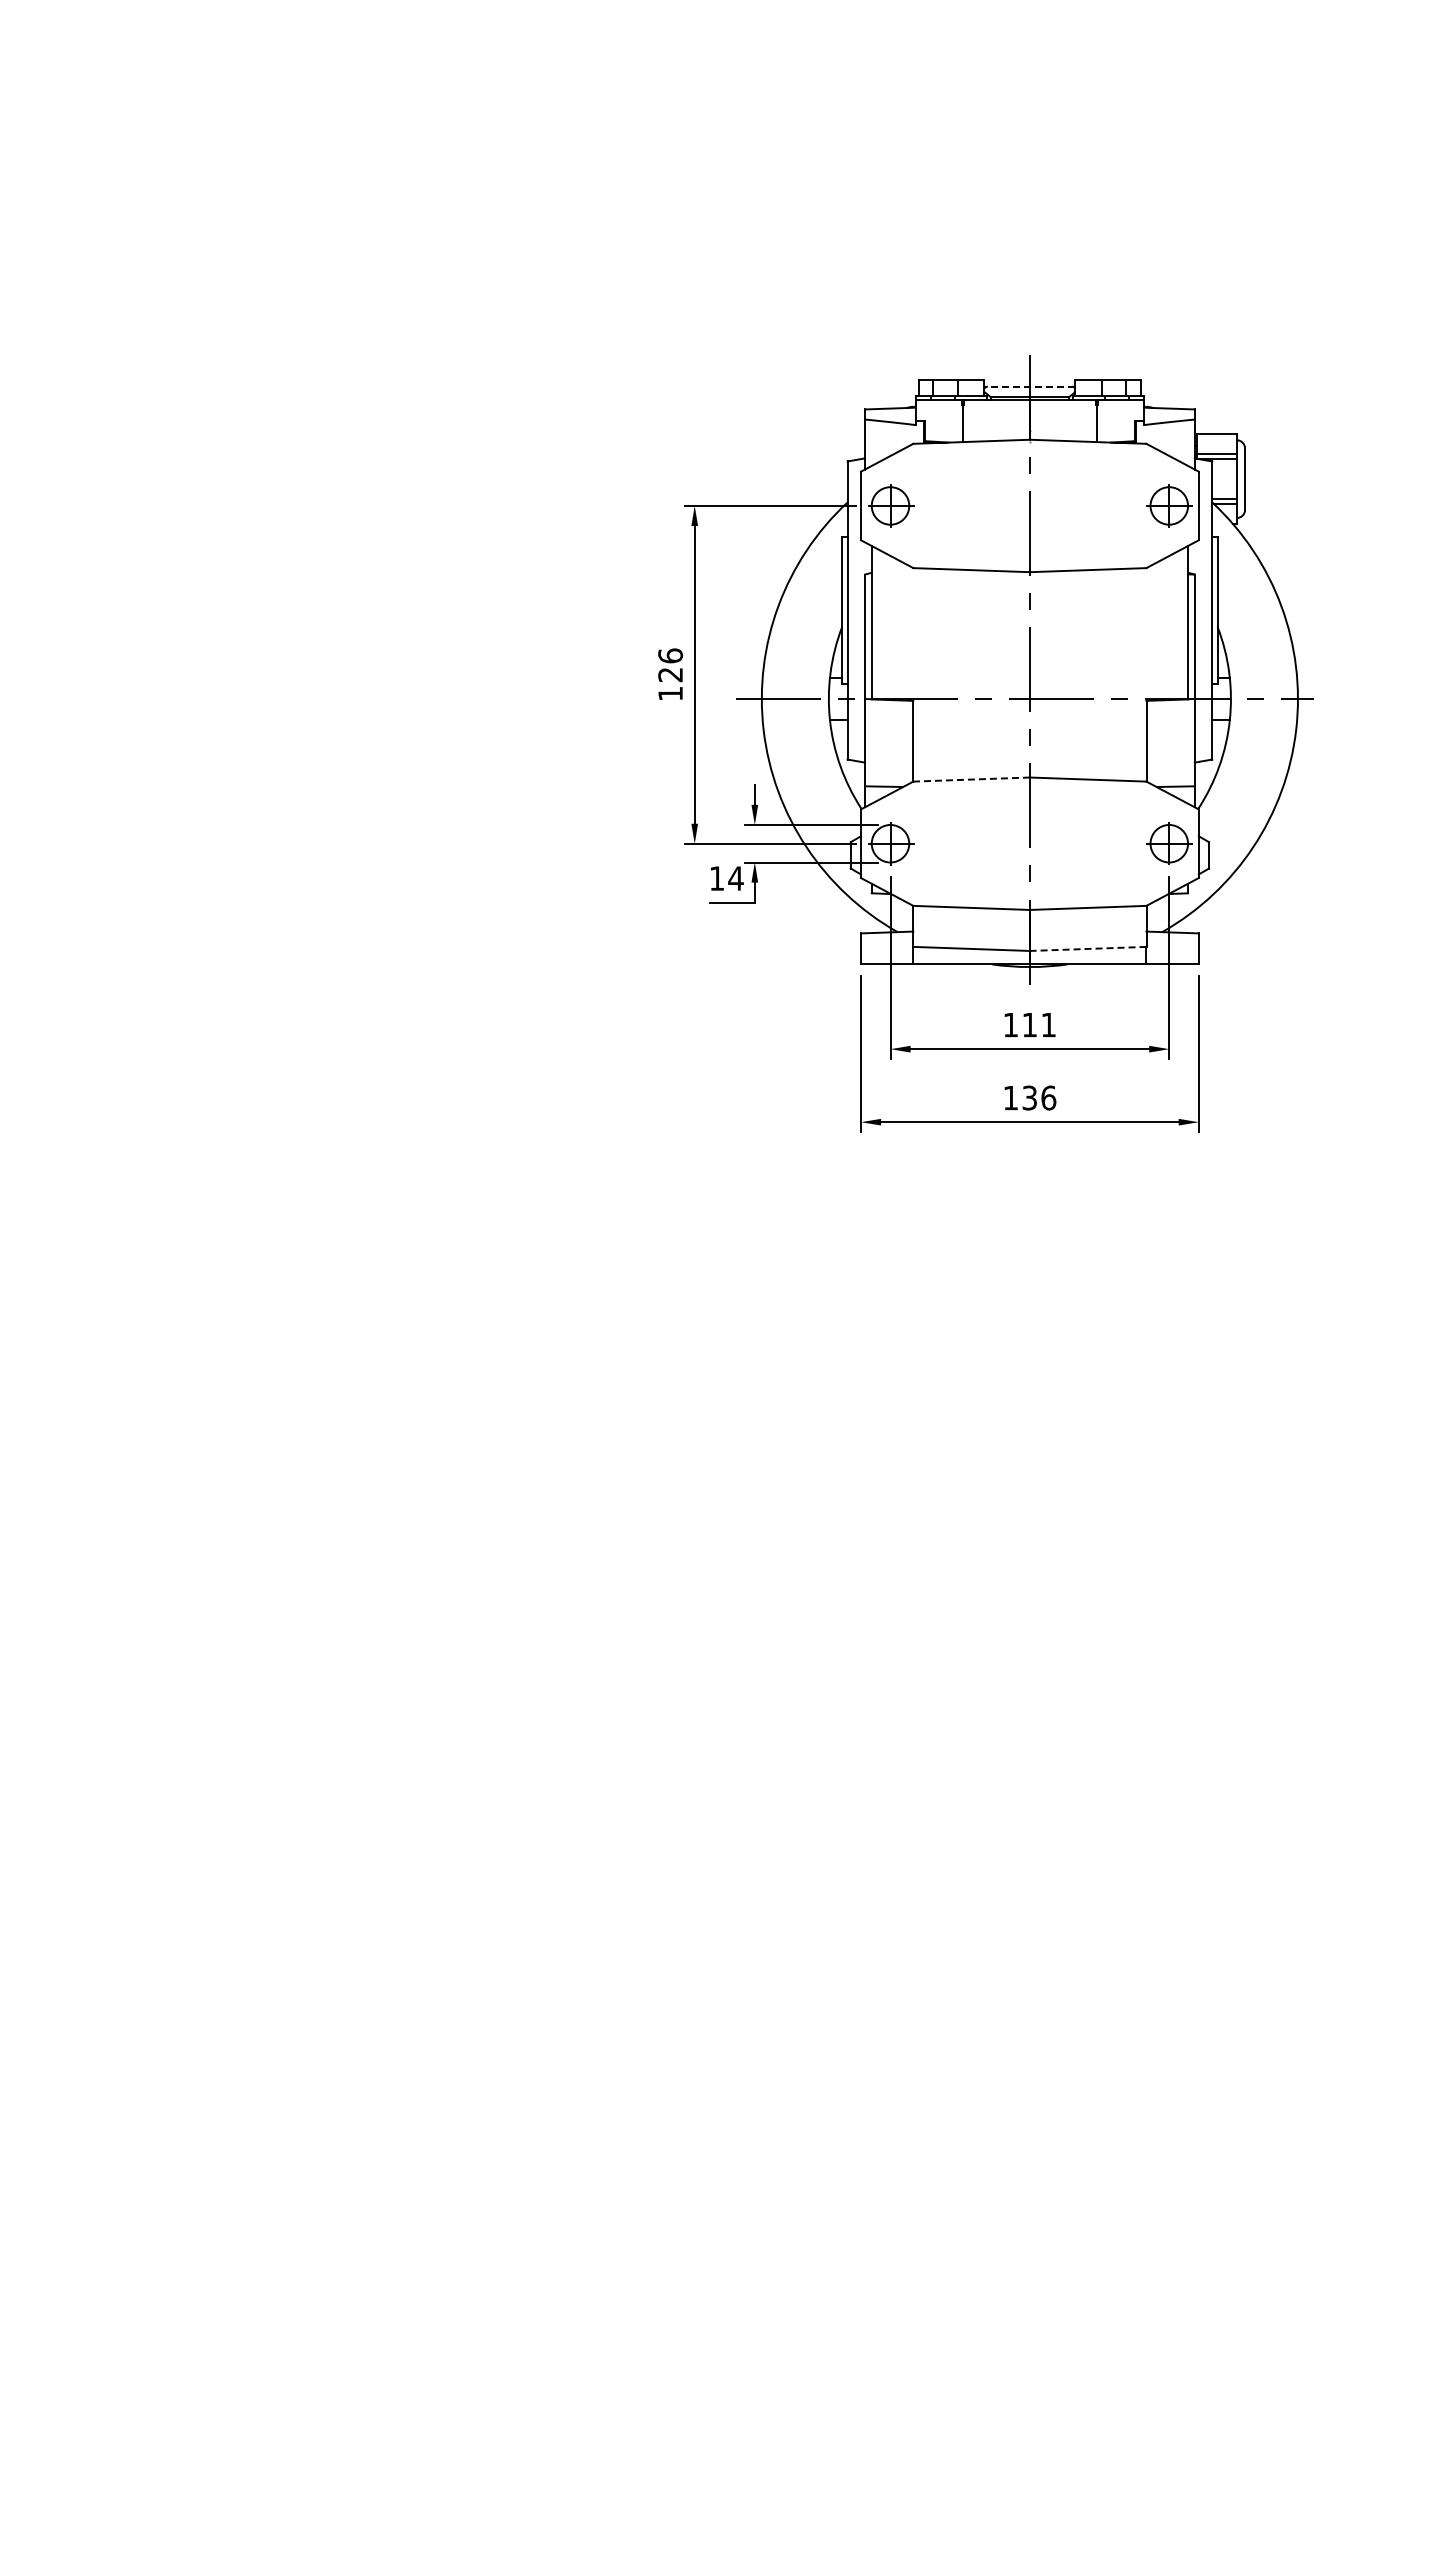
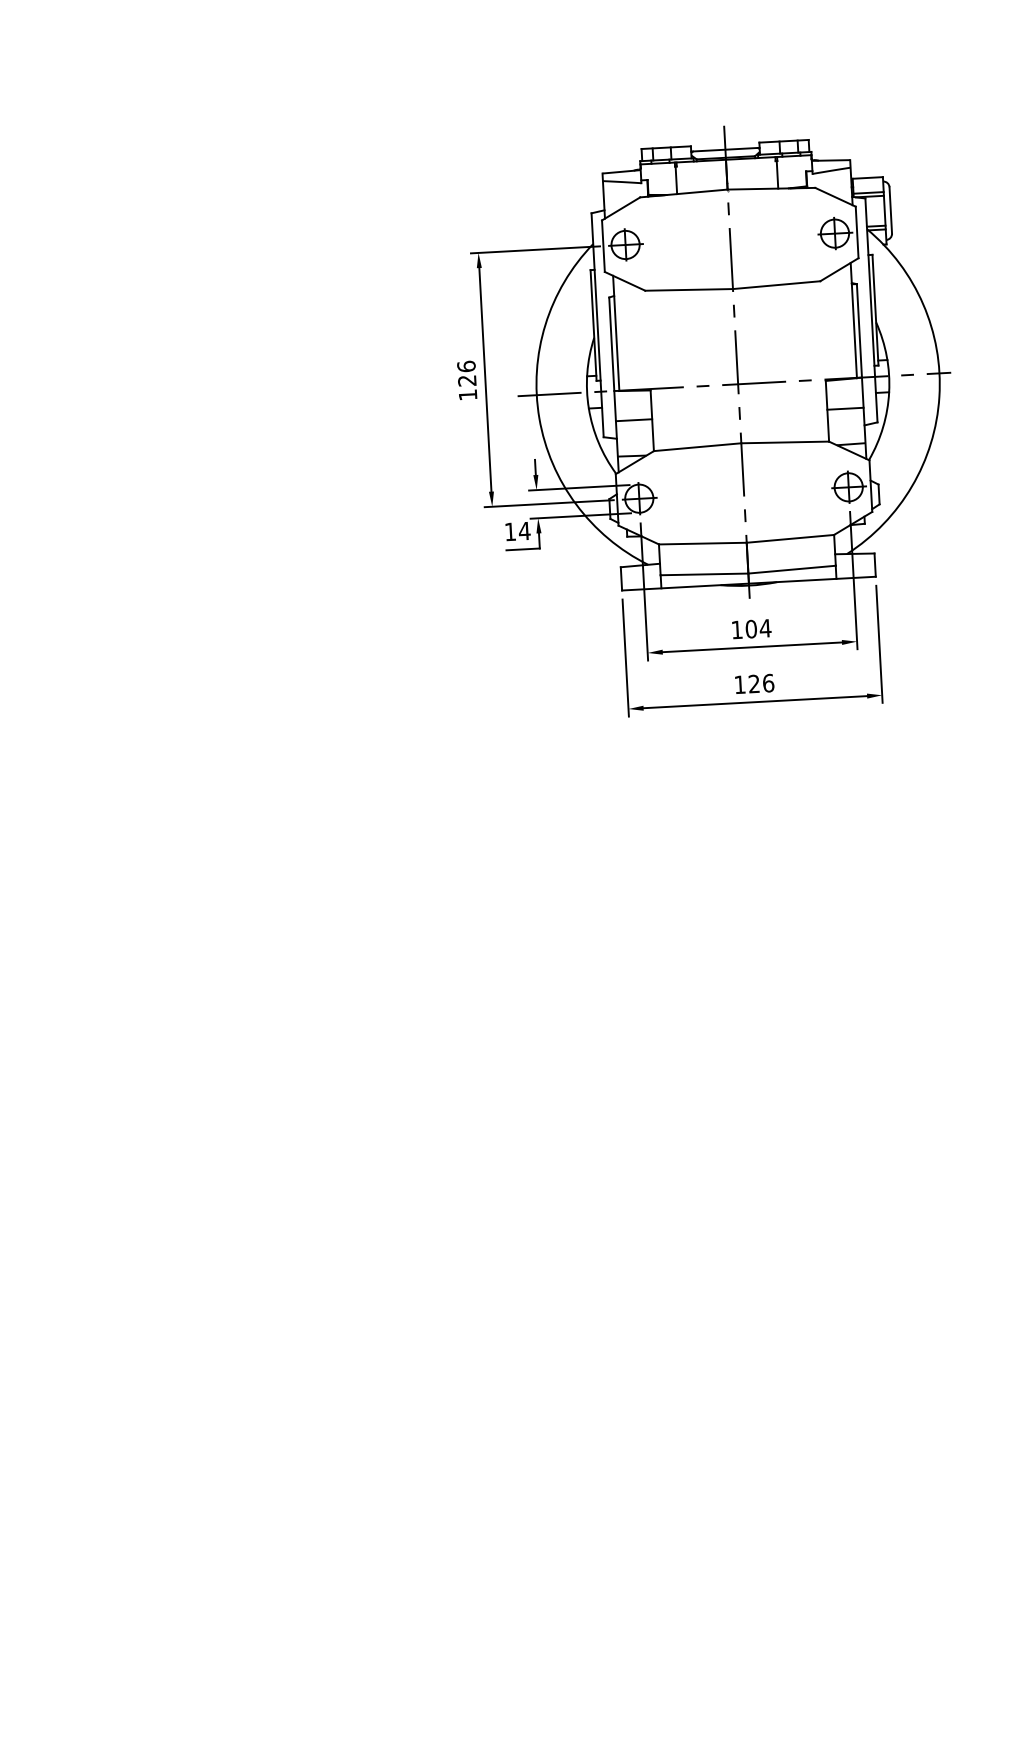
line: (1029, 386) -> (725, 149), dashed -> solid
line: (889, 739) -> (634, 420), added
line: (1170, 739) -> (845, 409), added
line: (971, 779) -> (697, 447), dashed -> solid
line: (1087, 948) -> (791, 569), dashed -> solid
text: (1039, 1024) -> (758, 628), 111 -> 104
text: (1029, 1098) -> (754, 684), 136 -> 126

